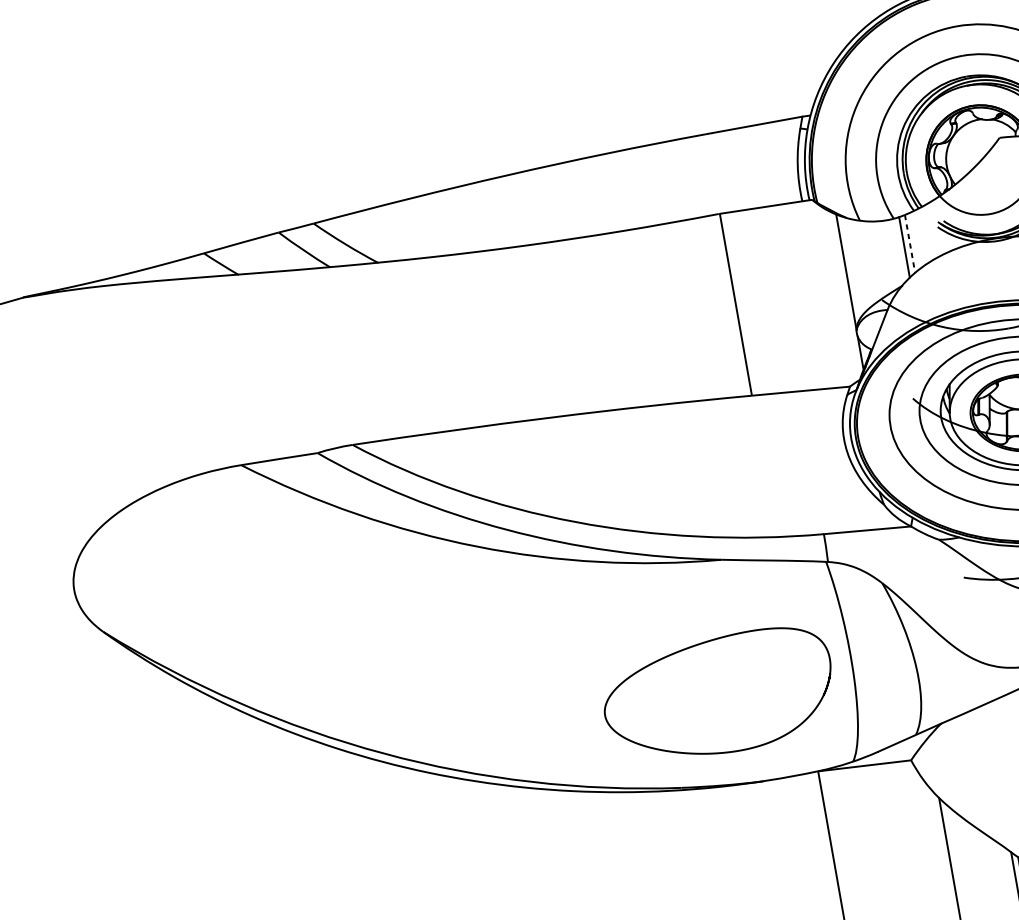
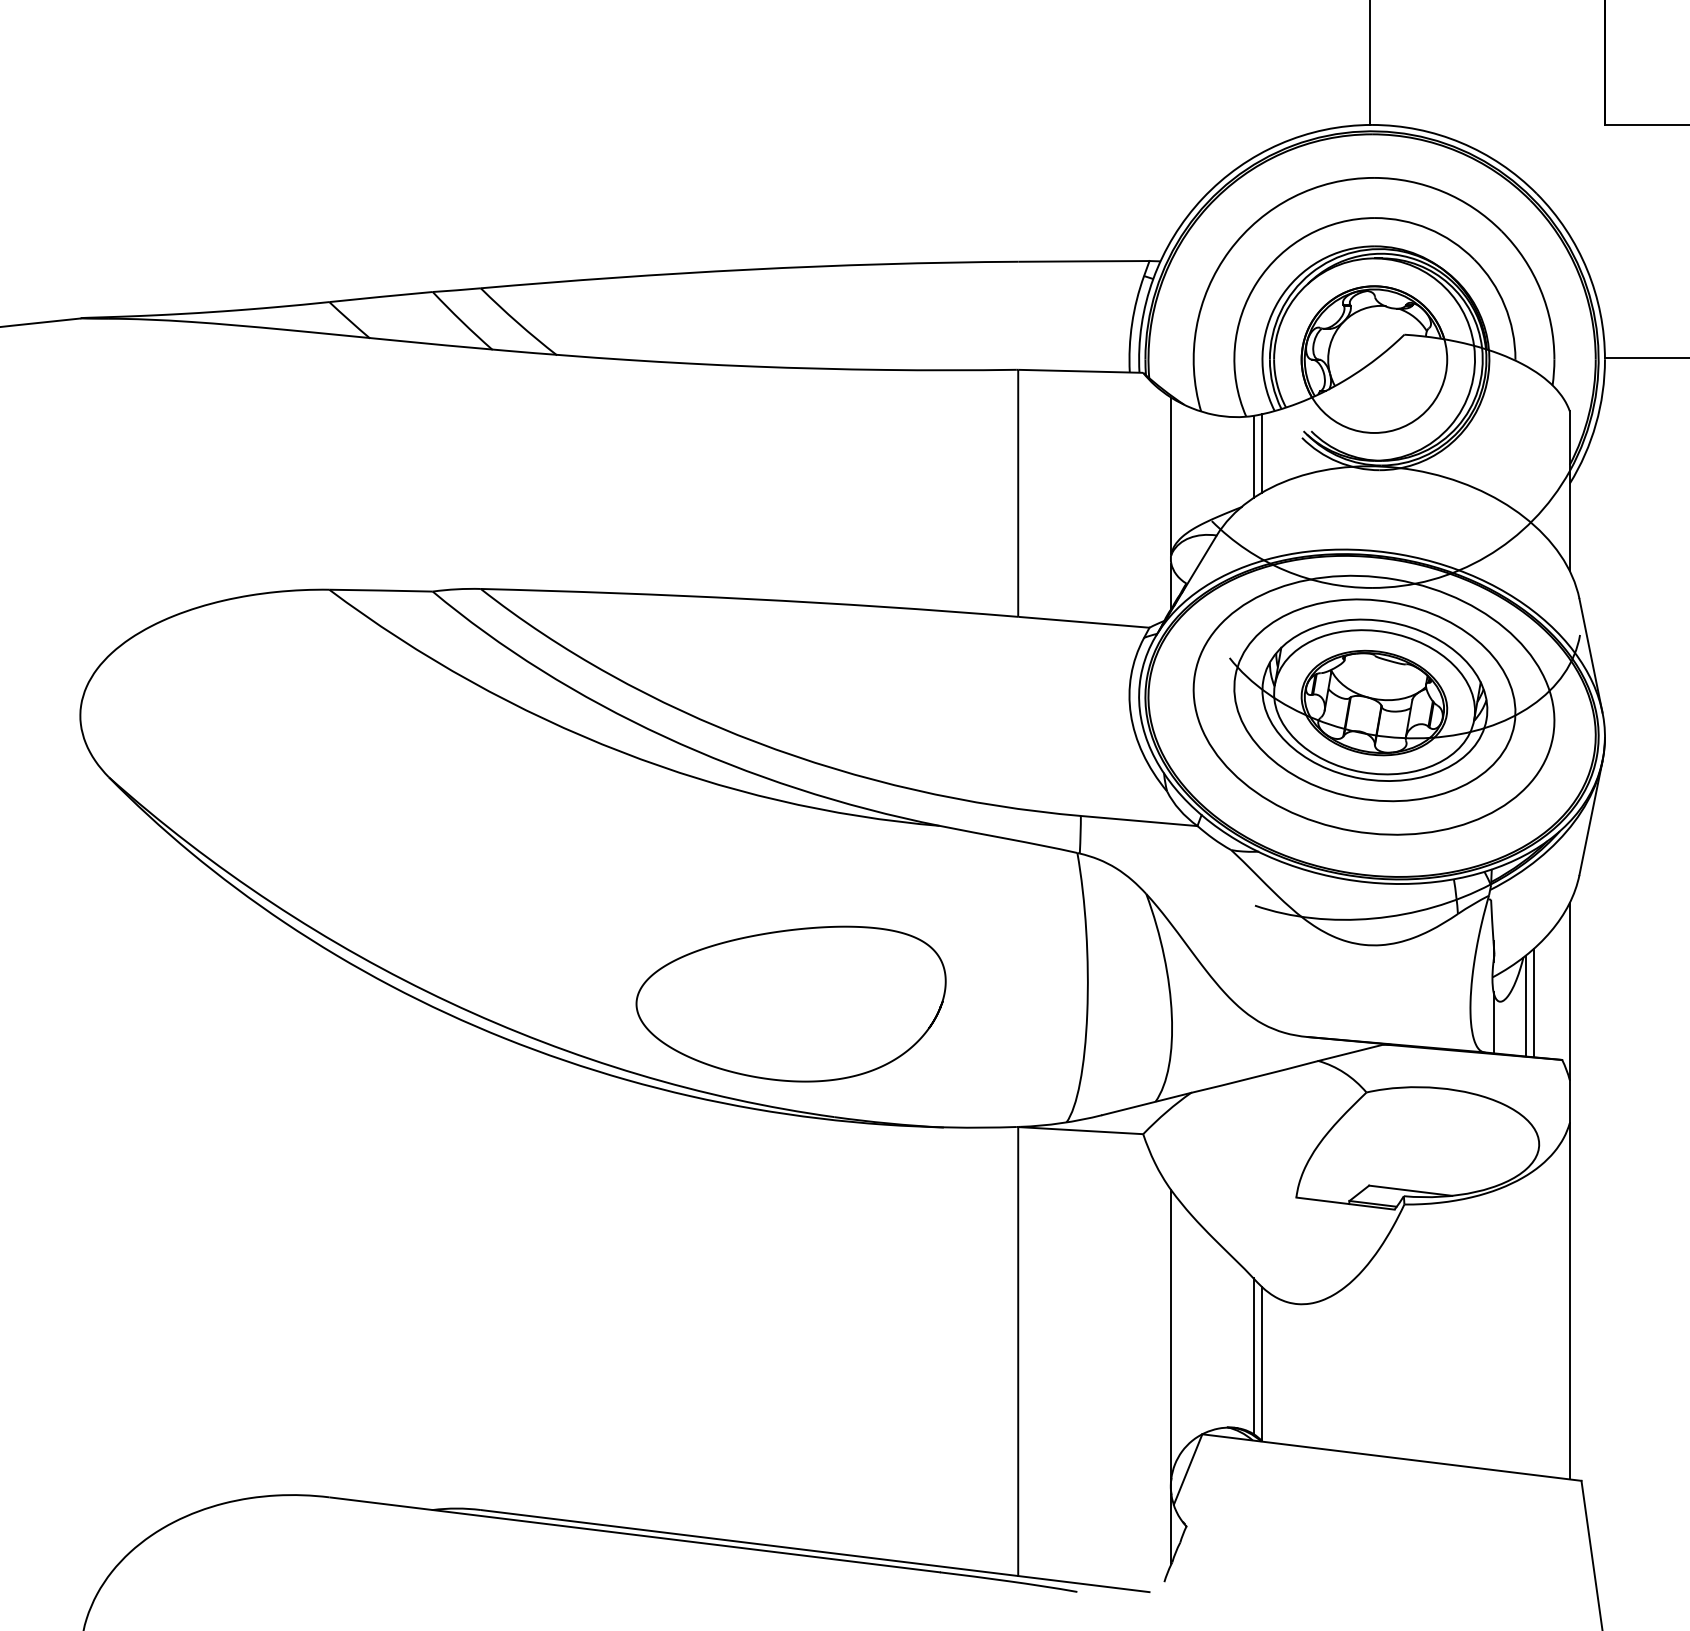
line: (909, 244) -> (1261, 454), dashed -> solid
curve: (703, 643) -> (782, 932), moved

